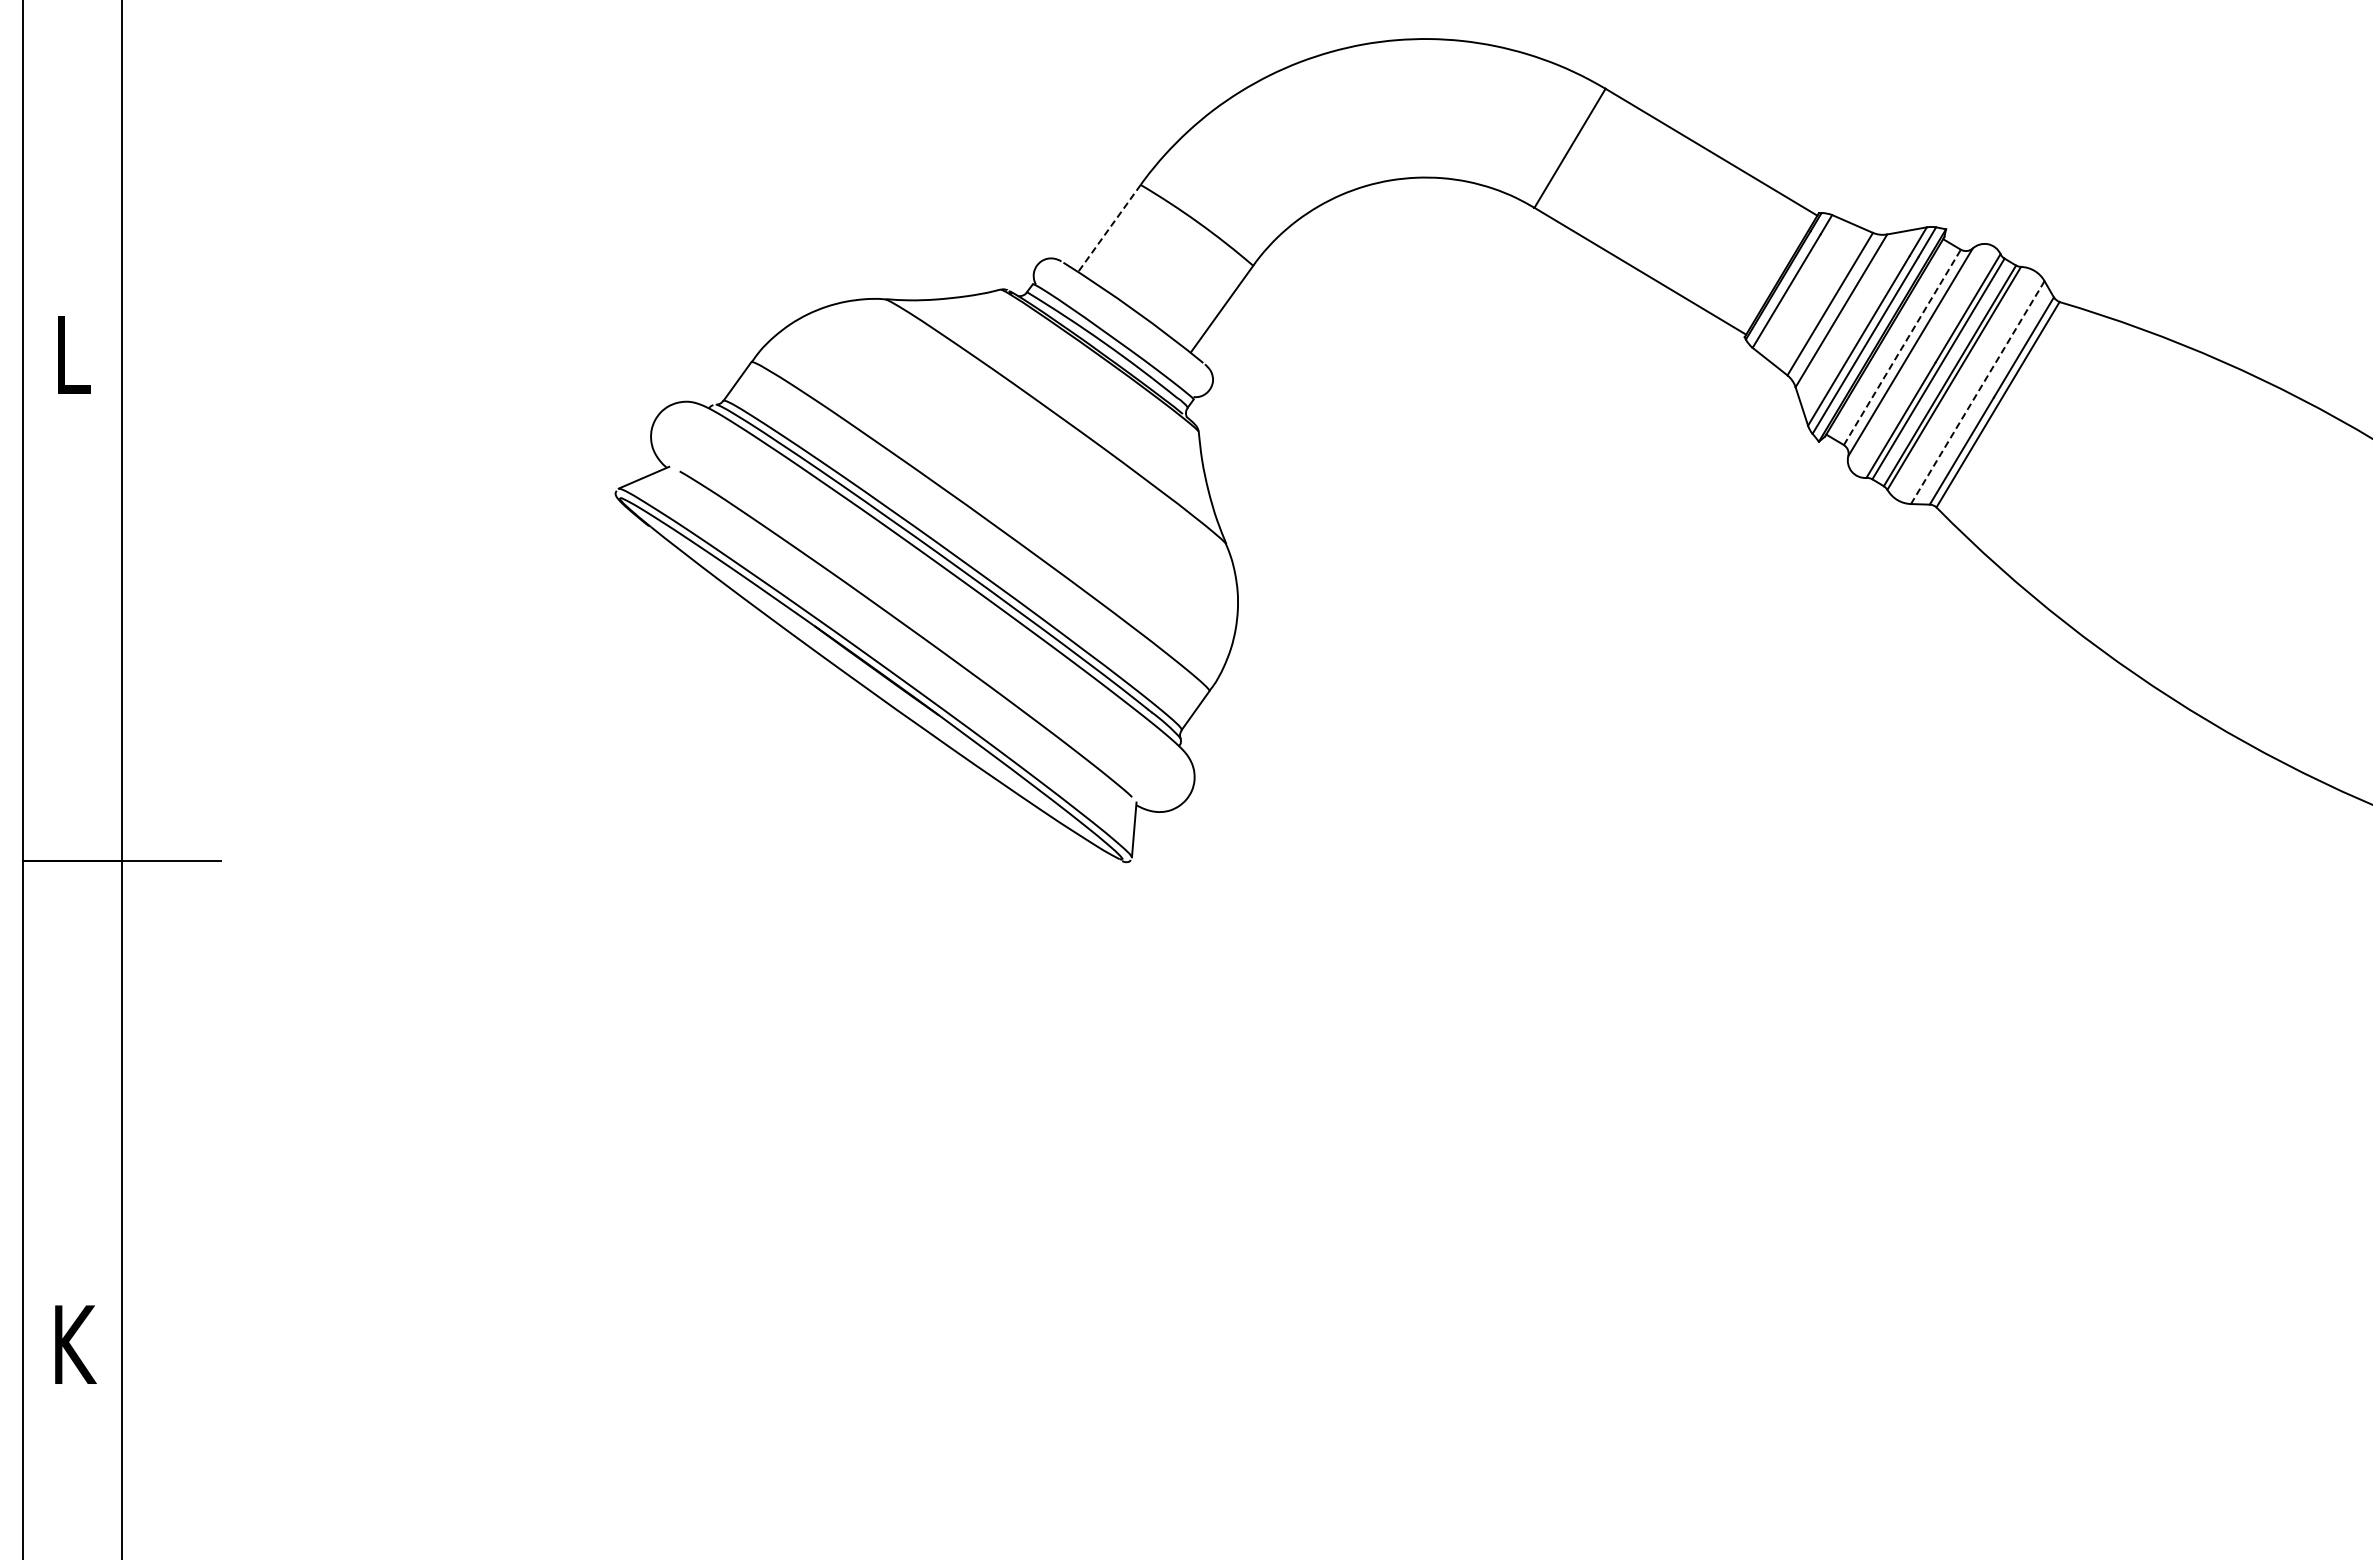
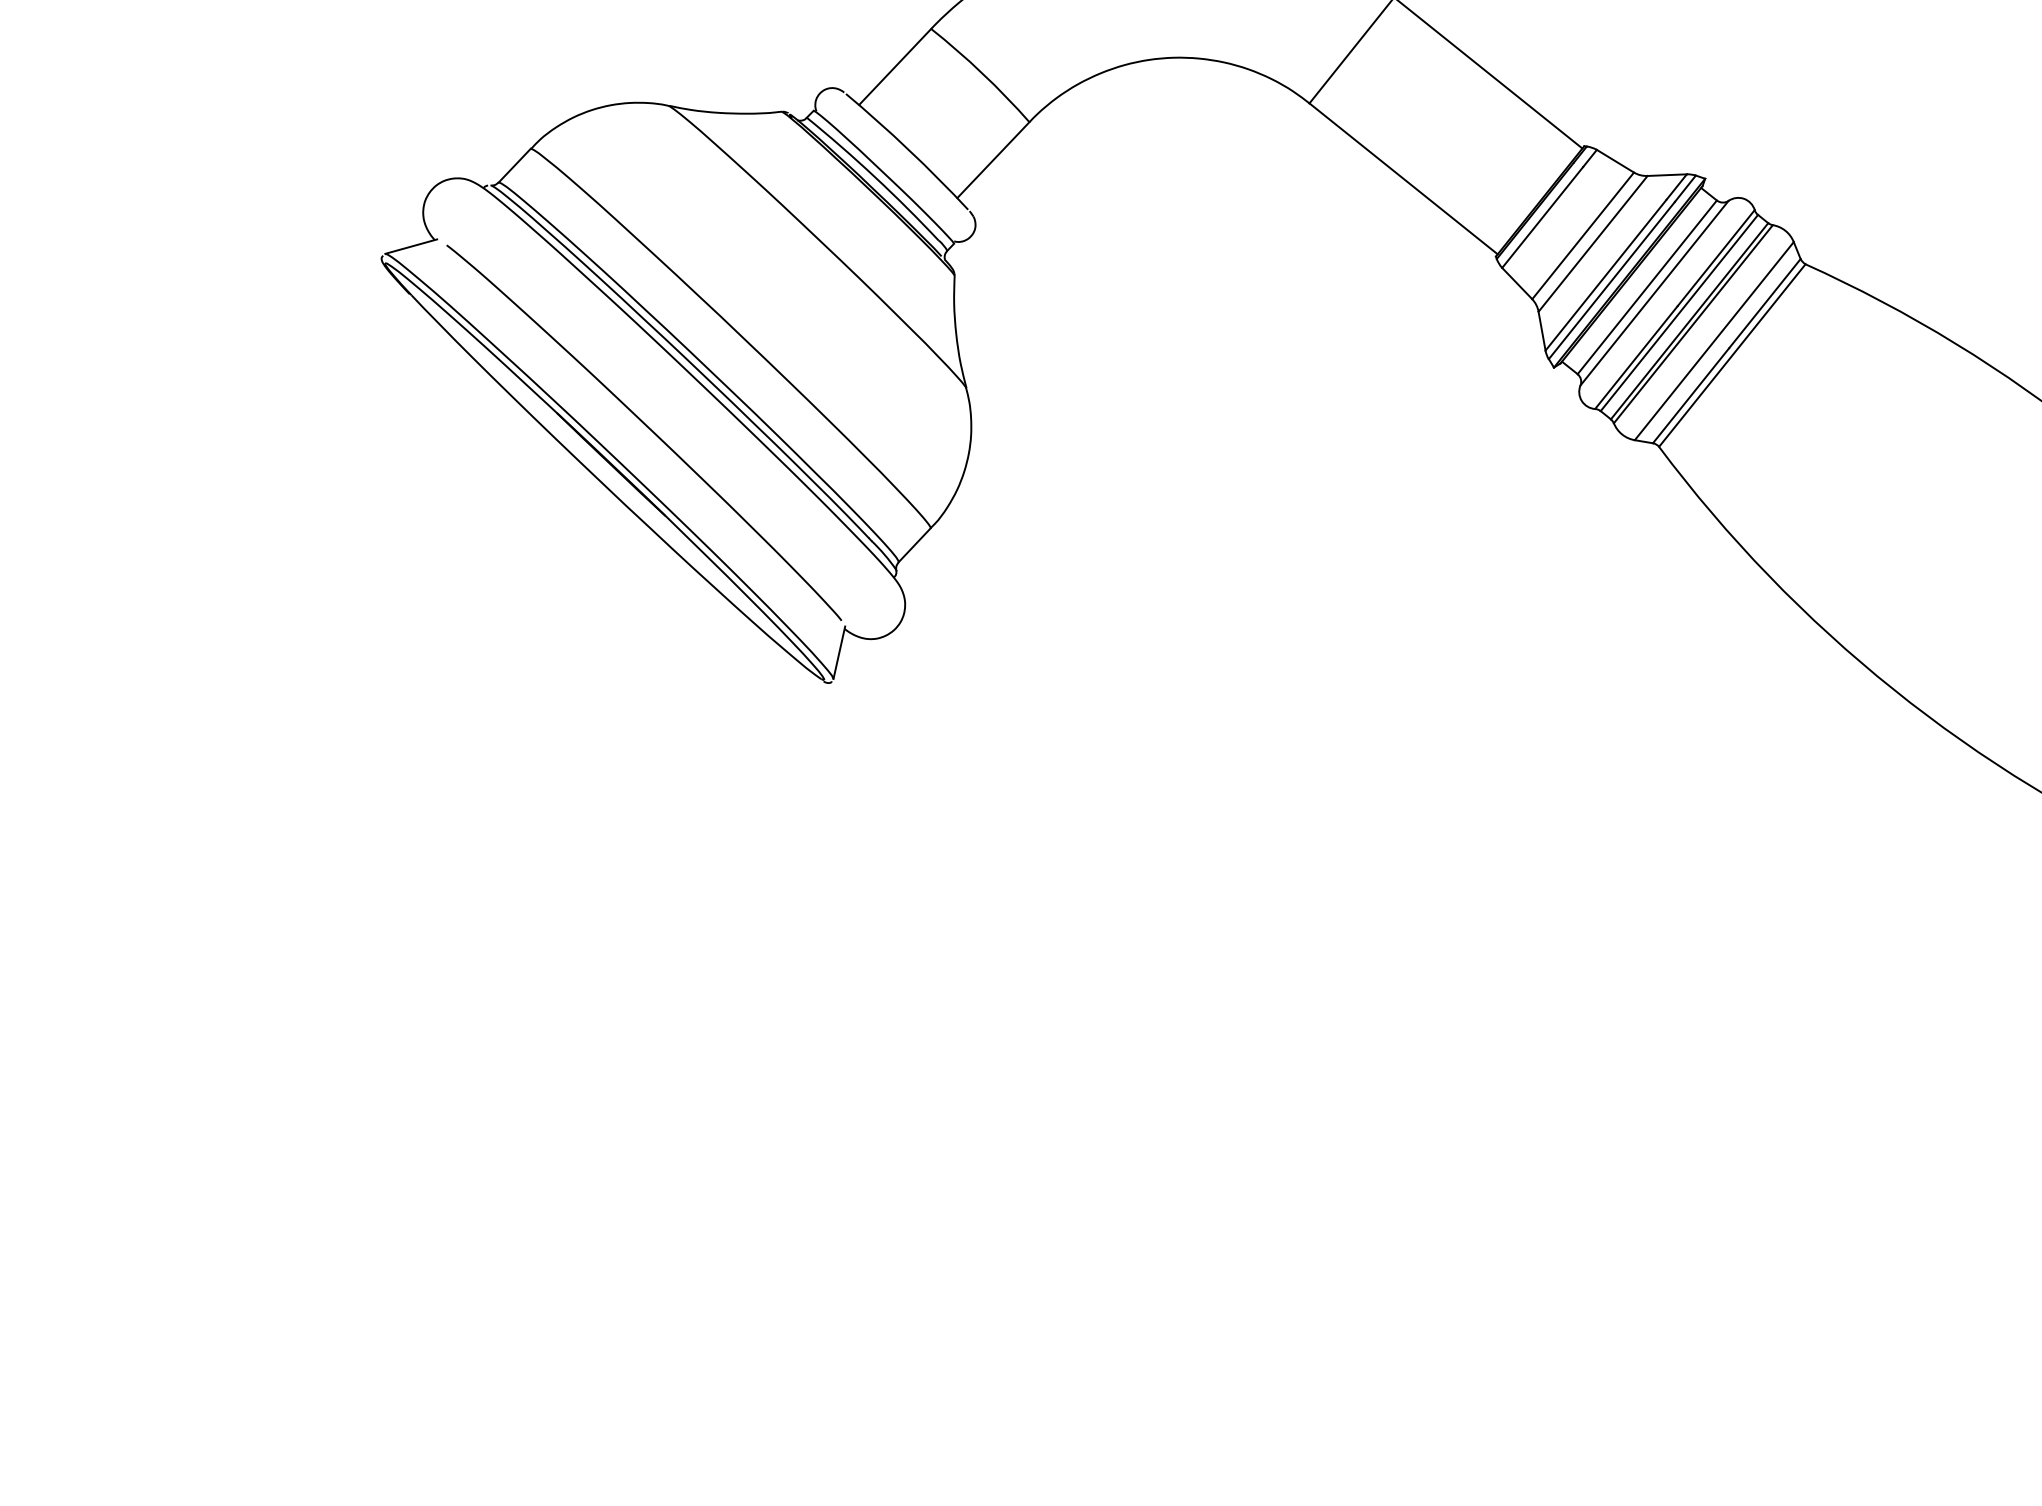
line: (1109, 228) -> (895, 67), dashed -> solid
line: (1902, 347) -> (1647, 287), dashed -> solid
line: (1977, 392) -> (1714, 340), dashed -> solid

